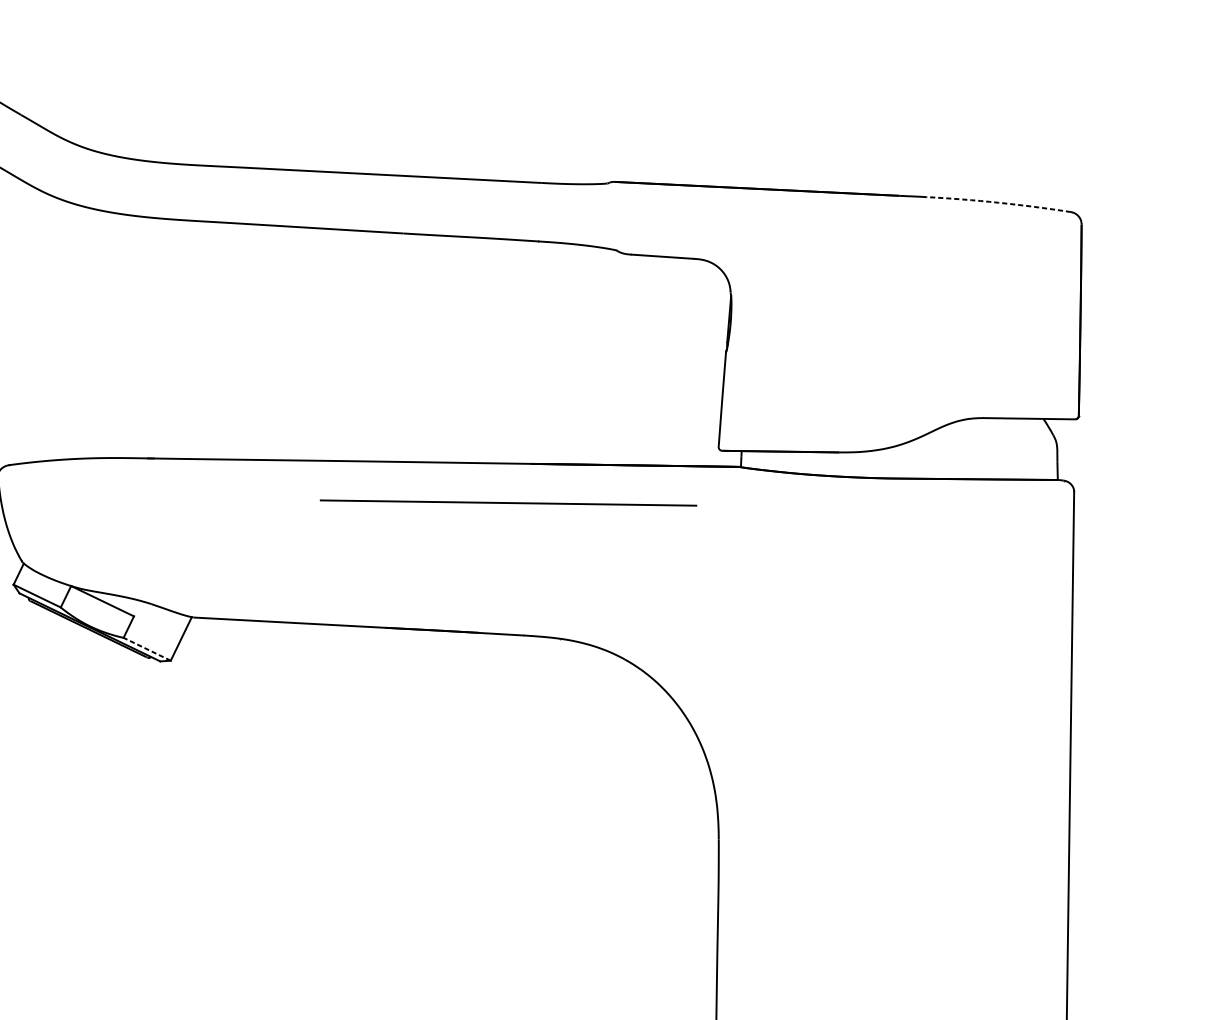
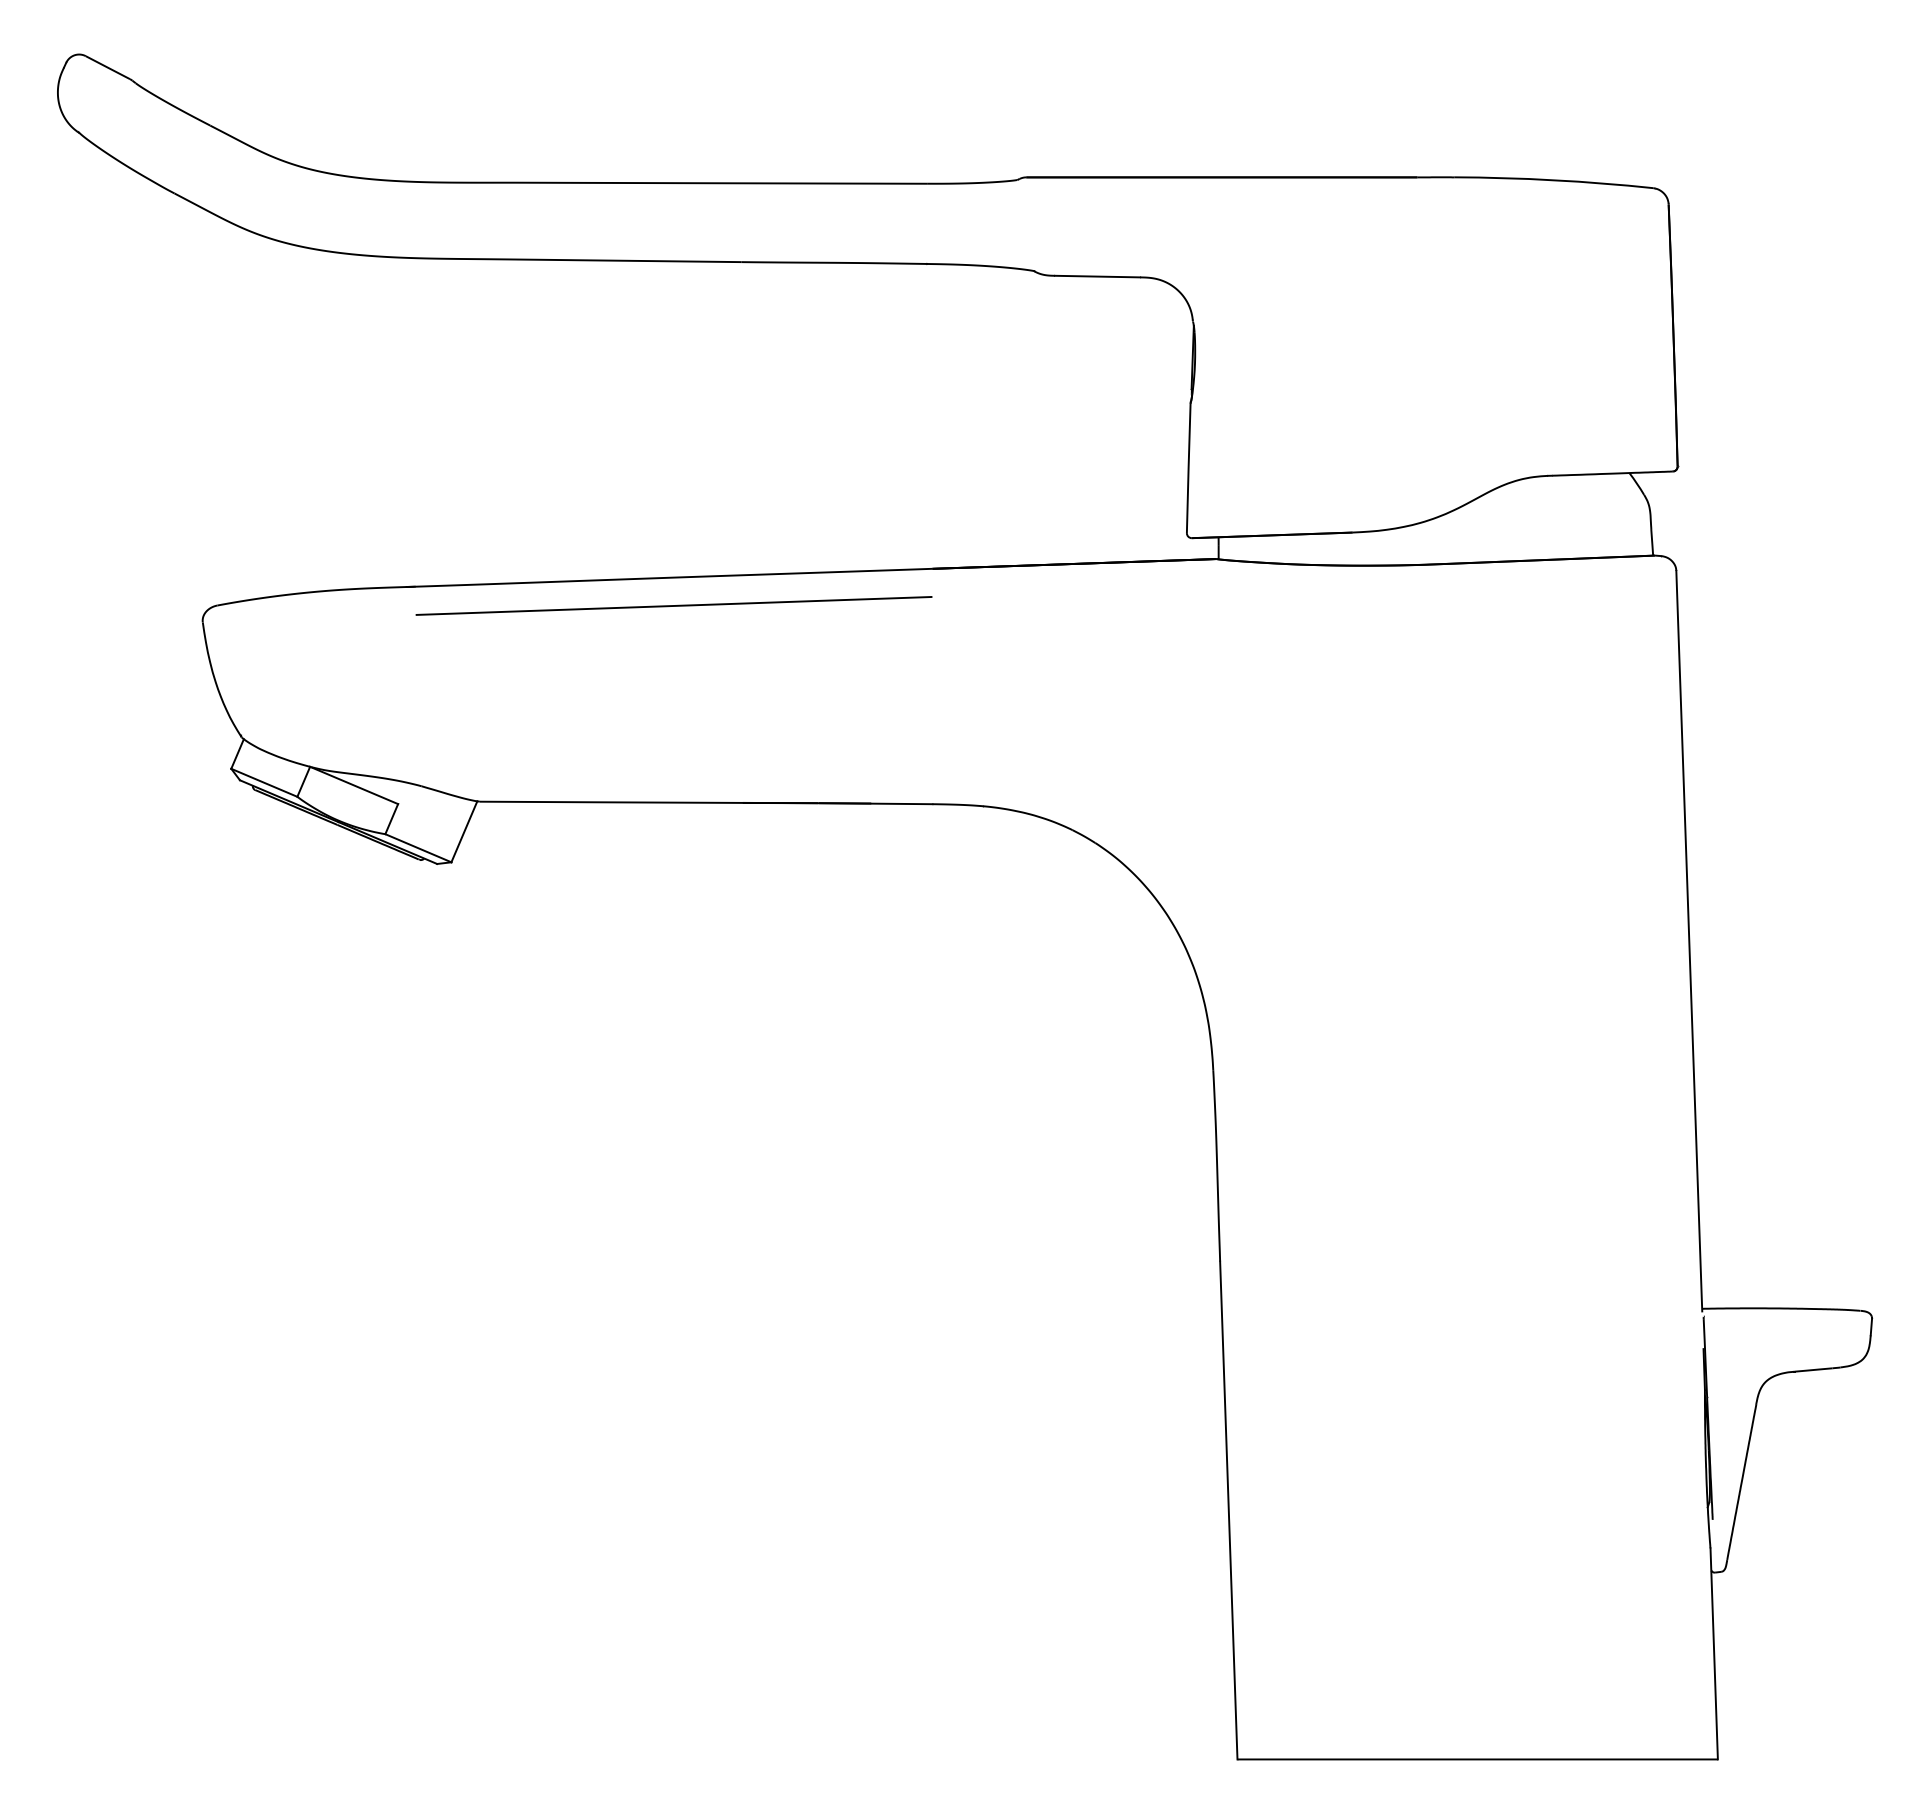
arc: (998, 202) -> (1553, 180), dashed -> solid
line: (508, 502) -> (673, 605), moved
line: (147, 649) -> (418, 848), dashed -> solid

